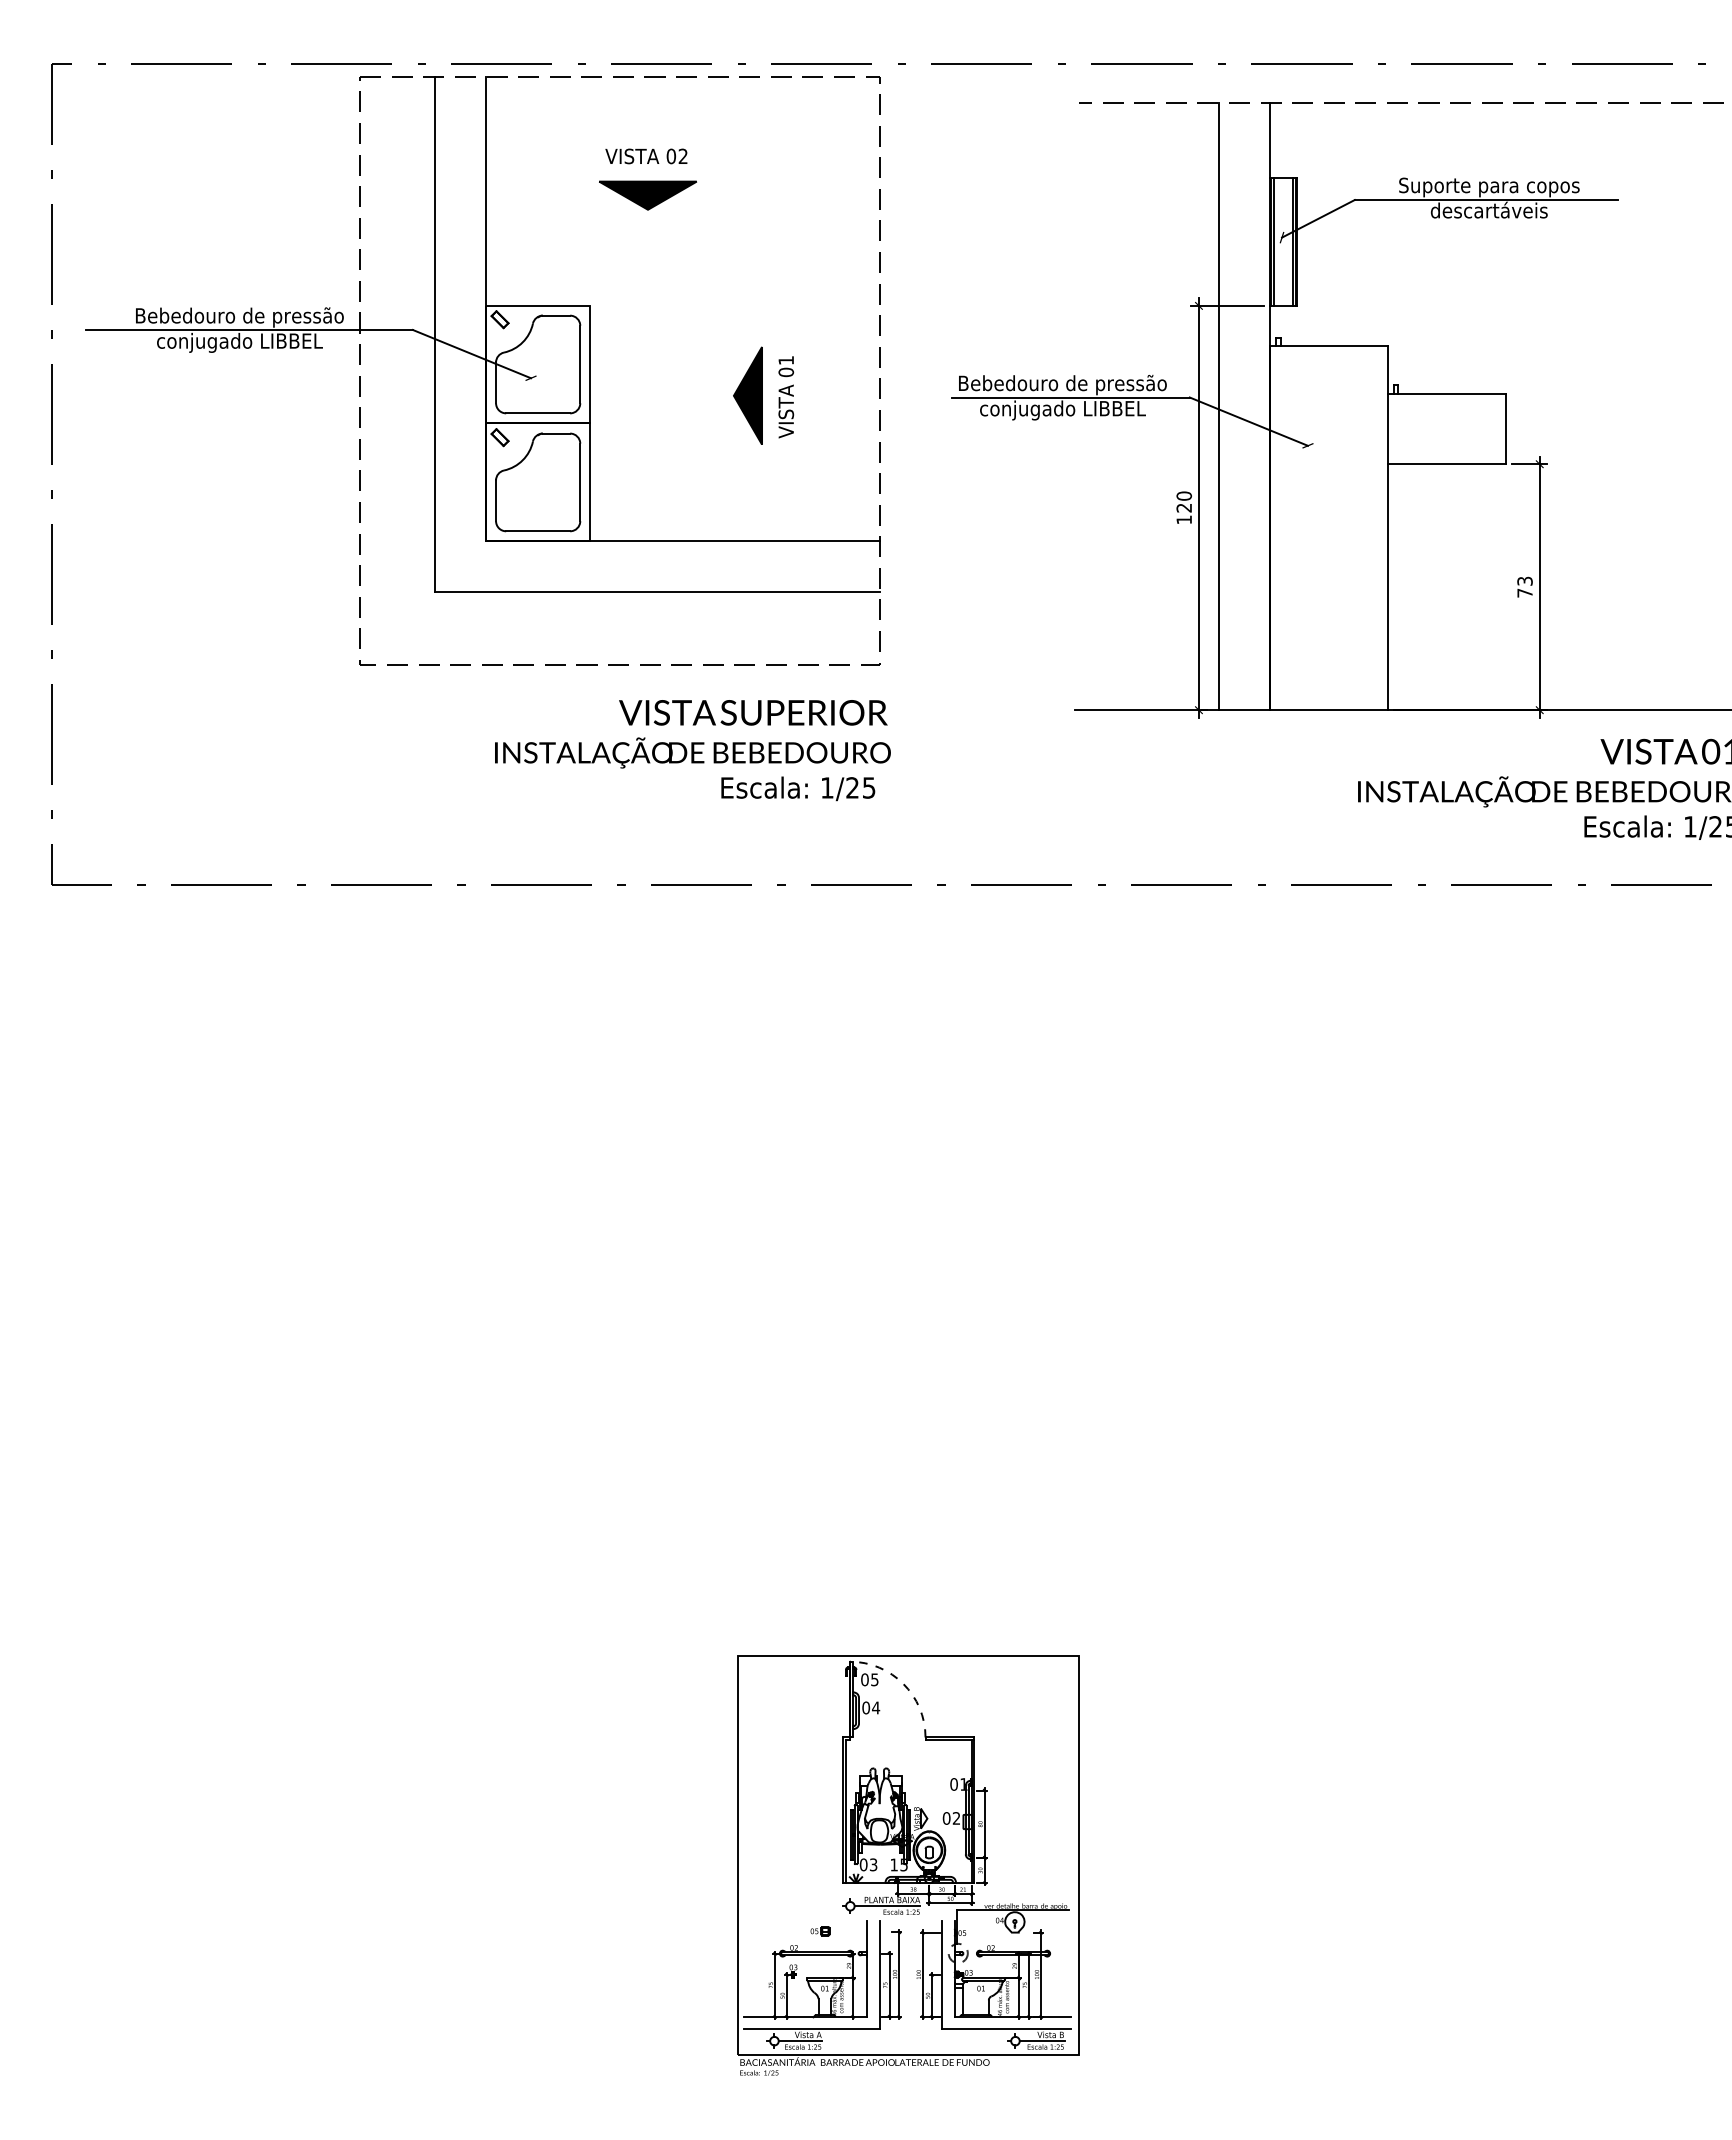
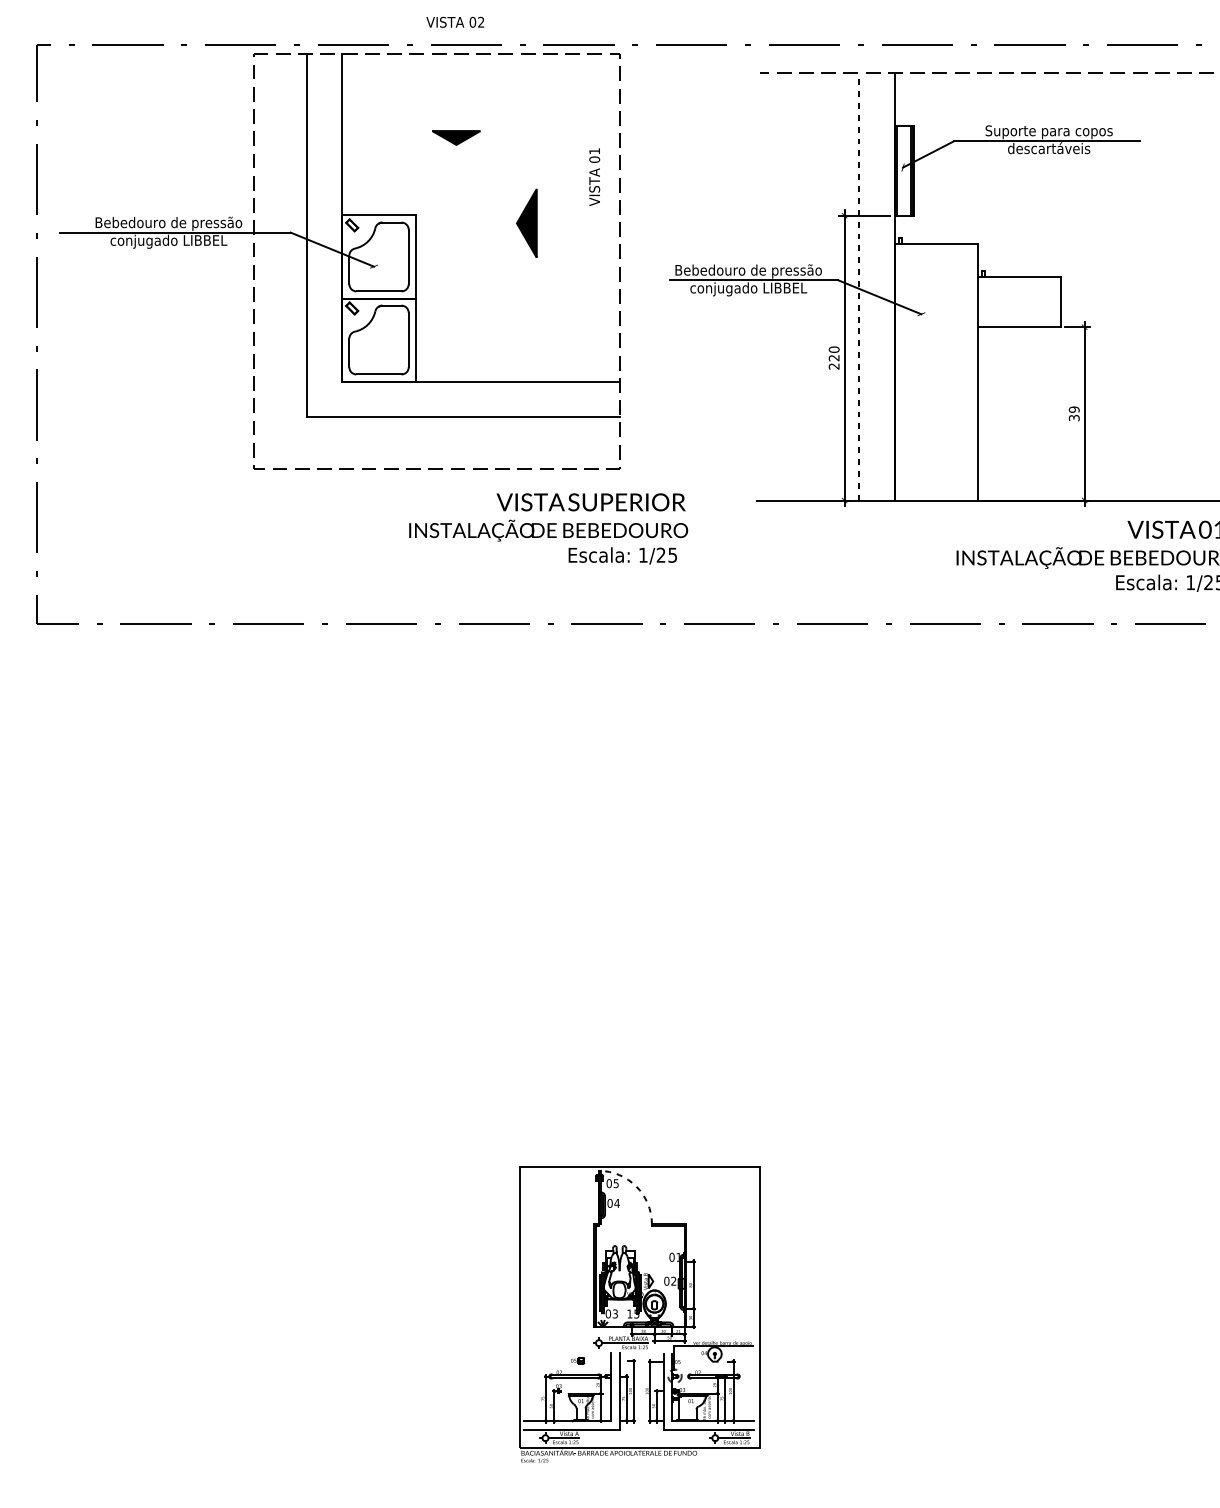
text: (646, 156) -> (455, 22), moved
part: (647, 195) -> (456, 137), size x0.7
part: (747, 395) -> (526, 223), moved
text: (786, 397) -> (594, 177), moved
line: (1219, 406) -> (859, 286), solid -> dashed
text: (1183, 519) -> (833, 366), 120 -> 220
text: (1524, 586) -> (1073, 413), 73 -> 39
text: (692, 750) -> (548, 528), moved

